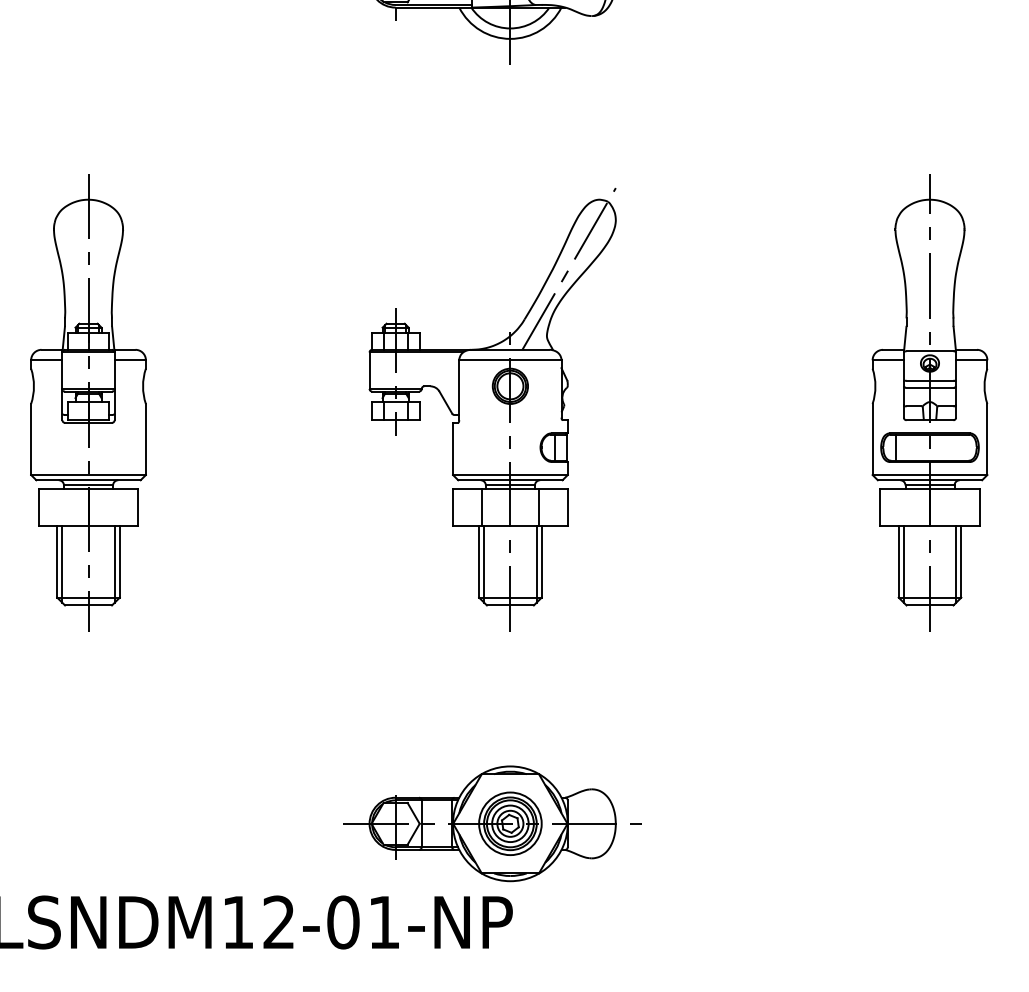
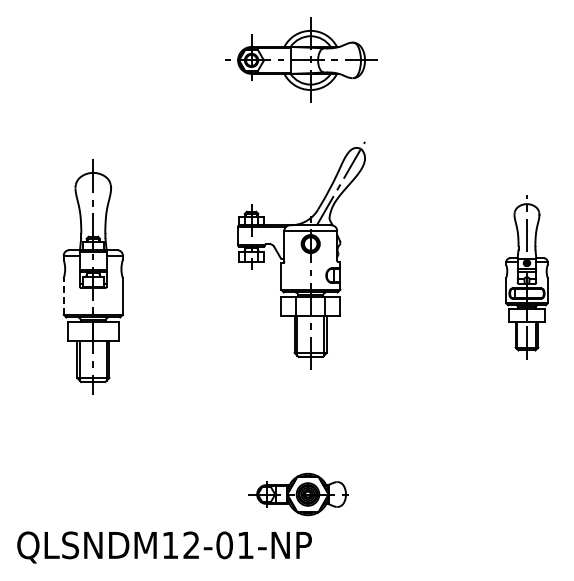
part: (929, 400) -> (526, 276), size x0.7
part: (492, 408) -> (301, 255), moved
line: (30, 437) -> (63, 295), solid -> dashed
part: (492, 823) -> (301, 494), size x0.7

